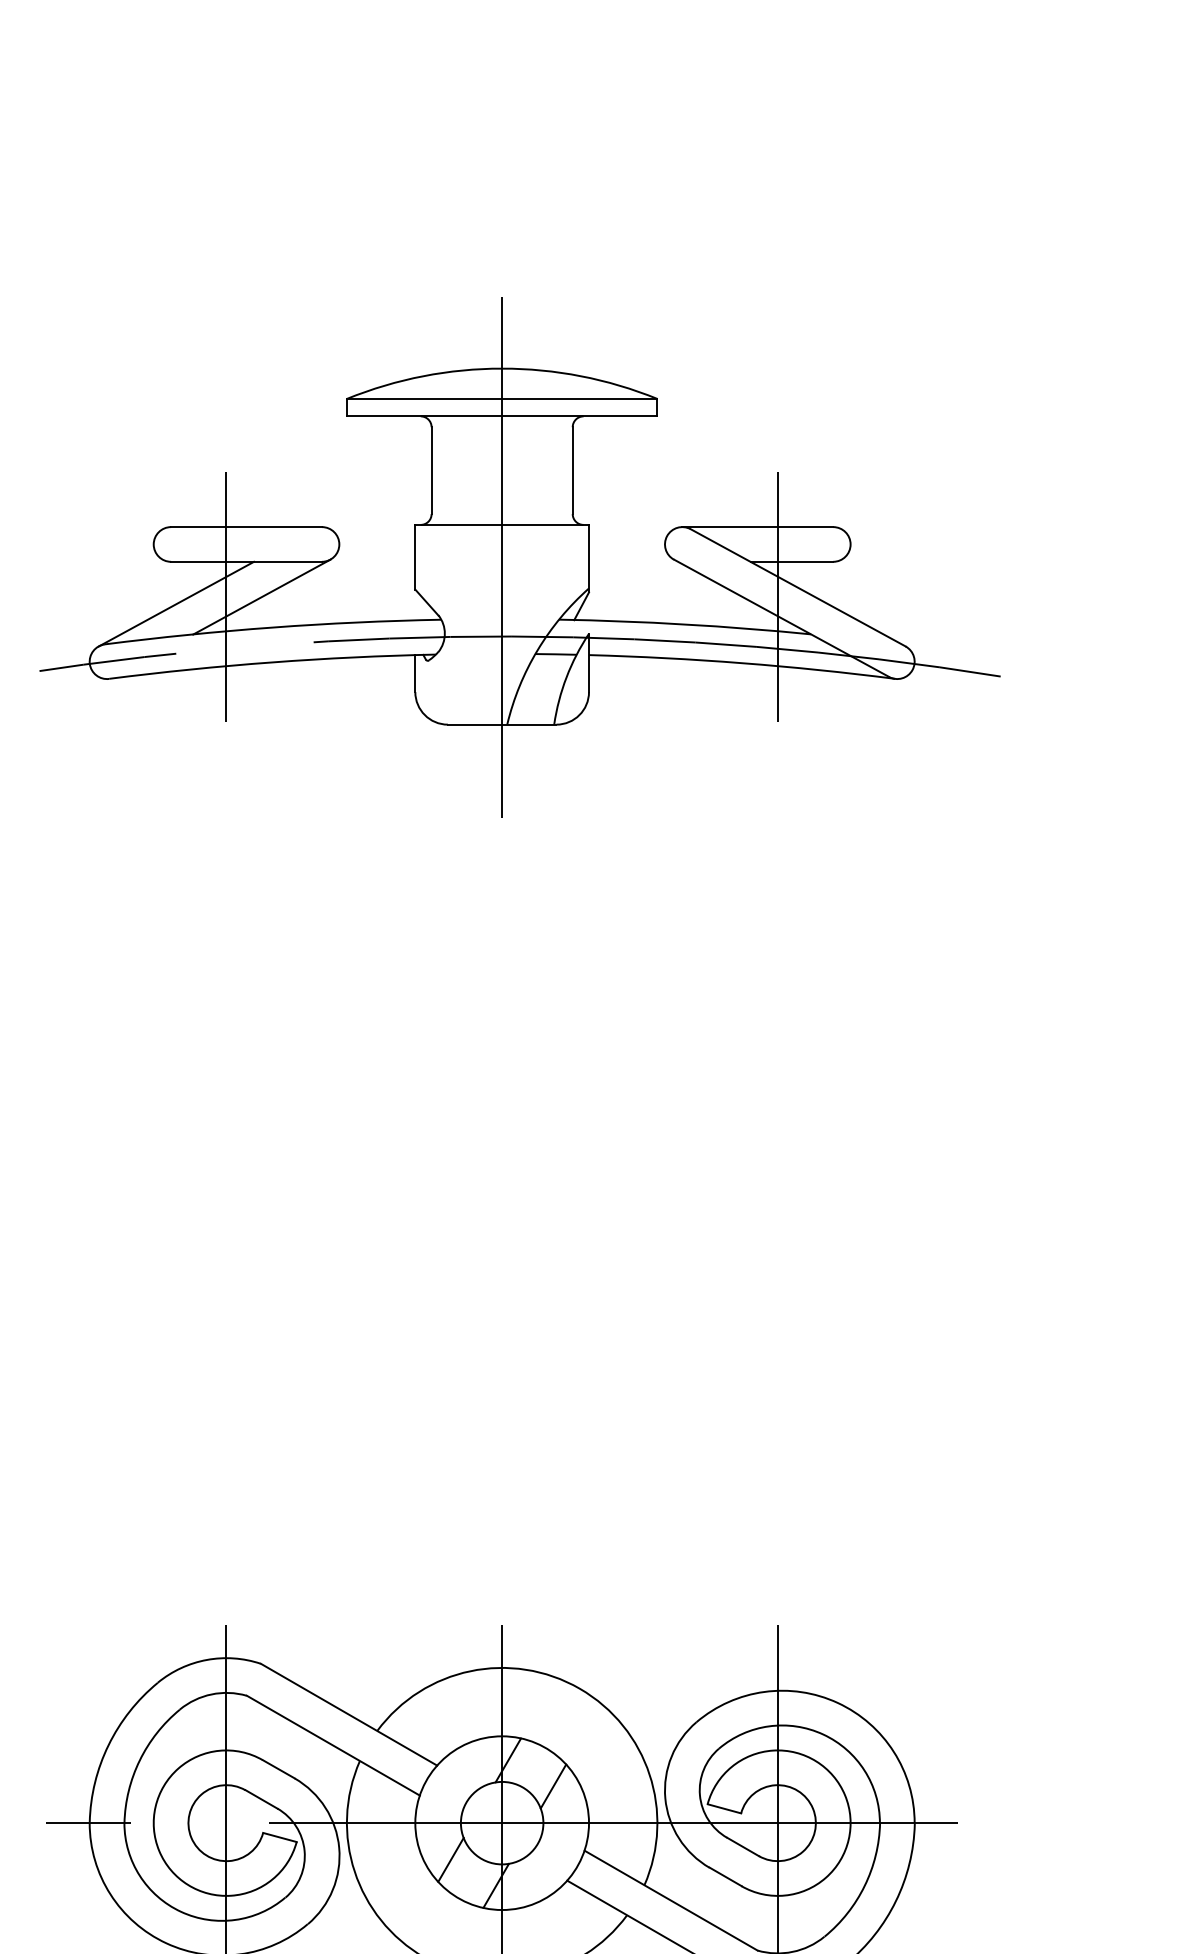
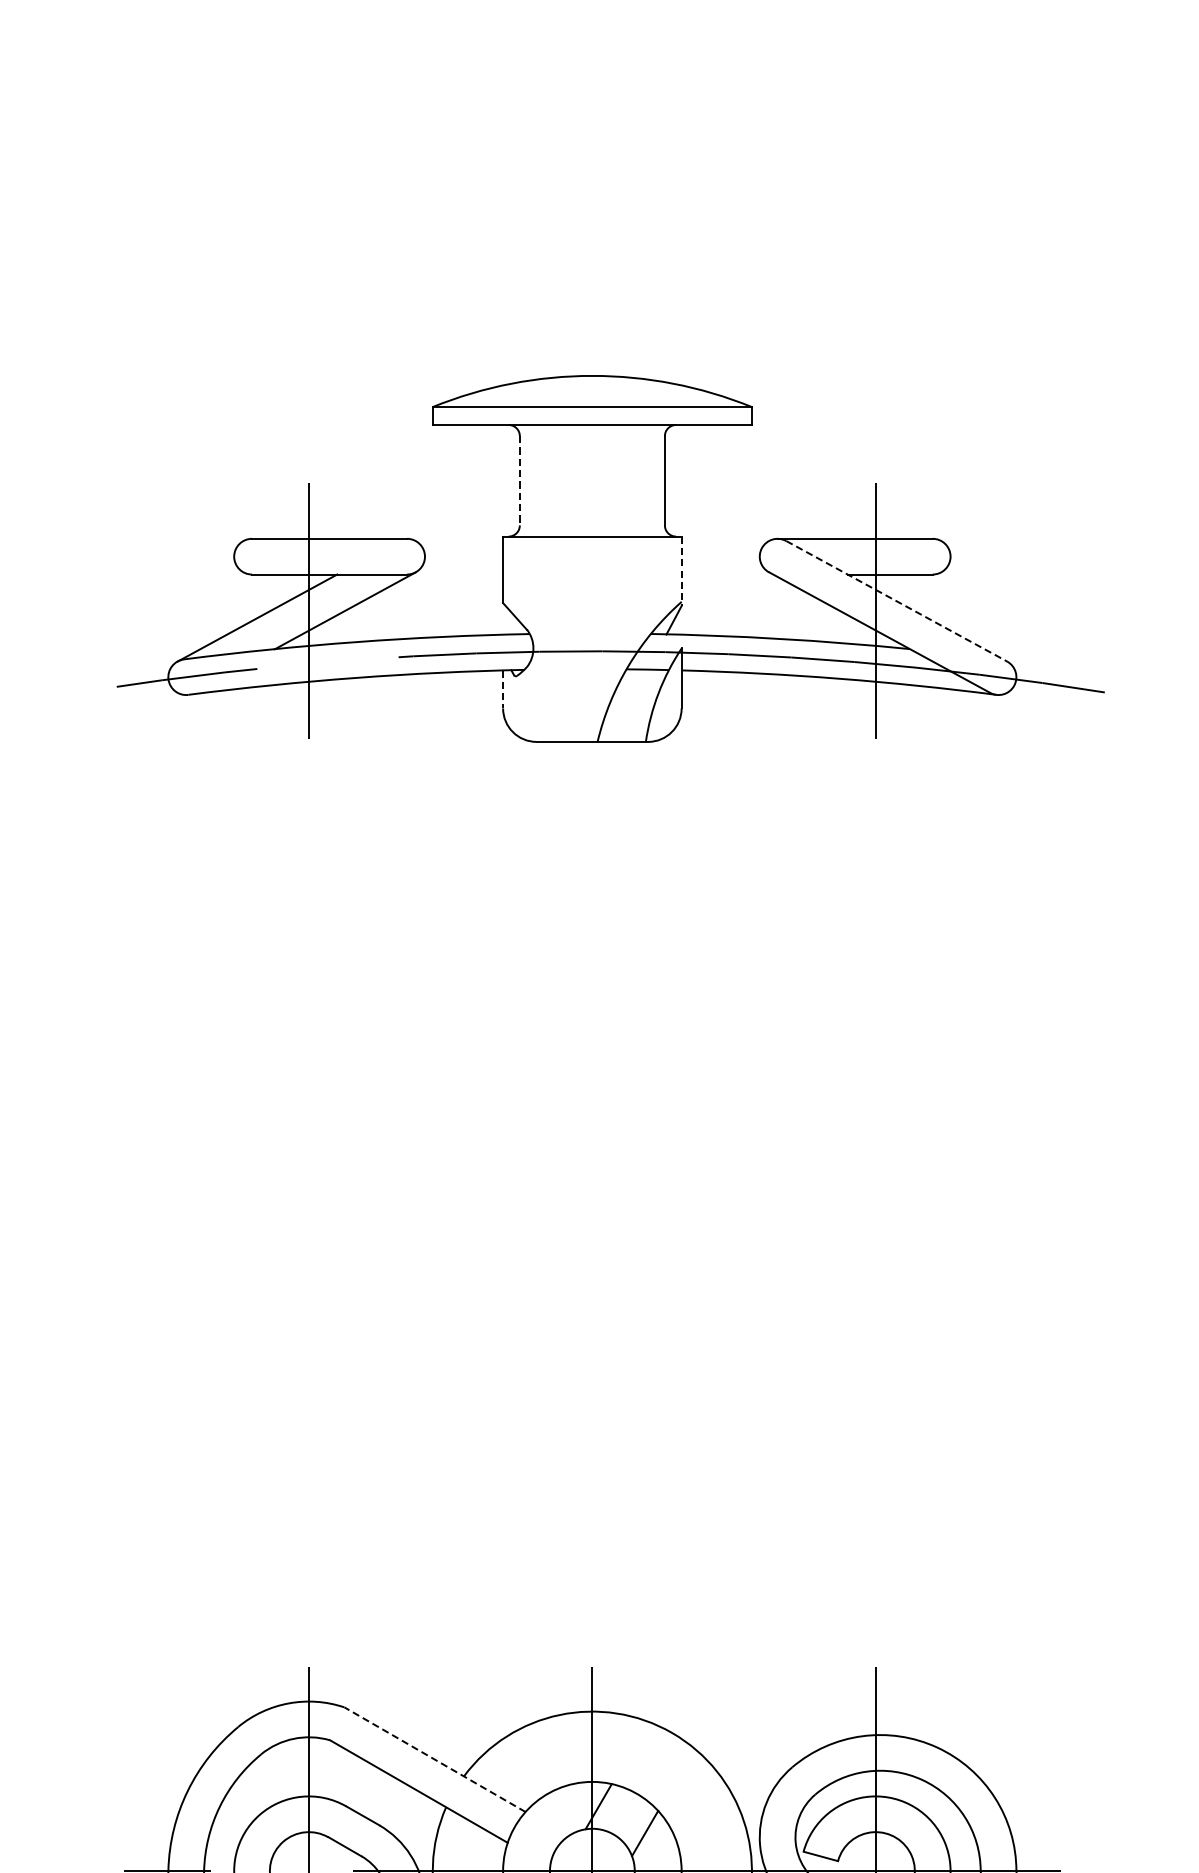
line: (431, 471) -> (519, 481), solid -> dashed
line: (502, 557) -> (592, 570), removed
line: (589, 558) -> (682, 571), solid -> dashed
line: (798, 588) -> (897, 601), solid -> dashed
line: (415, 674) -> (503, 690), solid -> dashed
line: (349, 1714) -> (435, 1759), solid -> dashed

